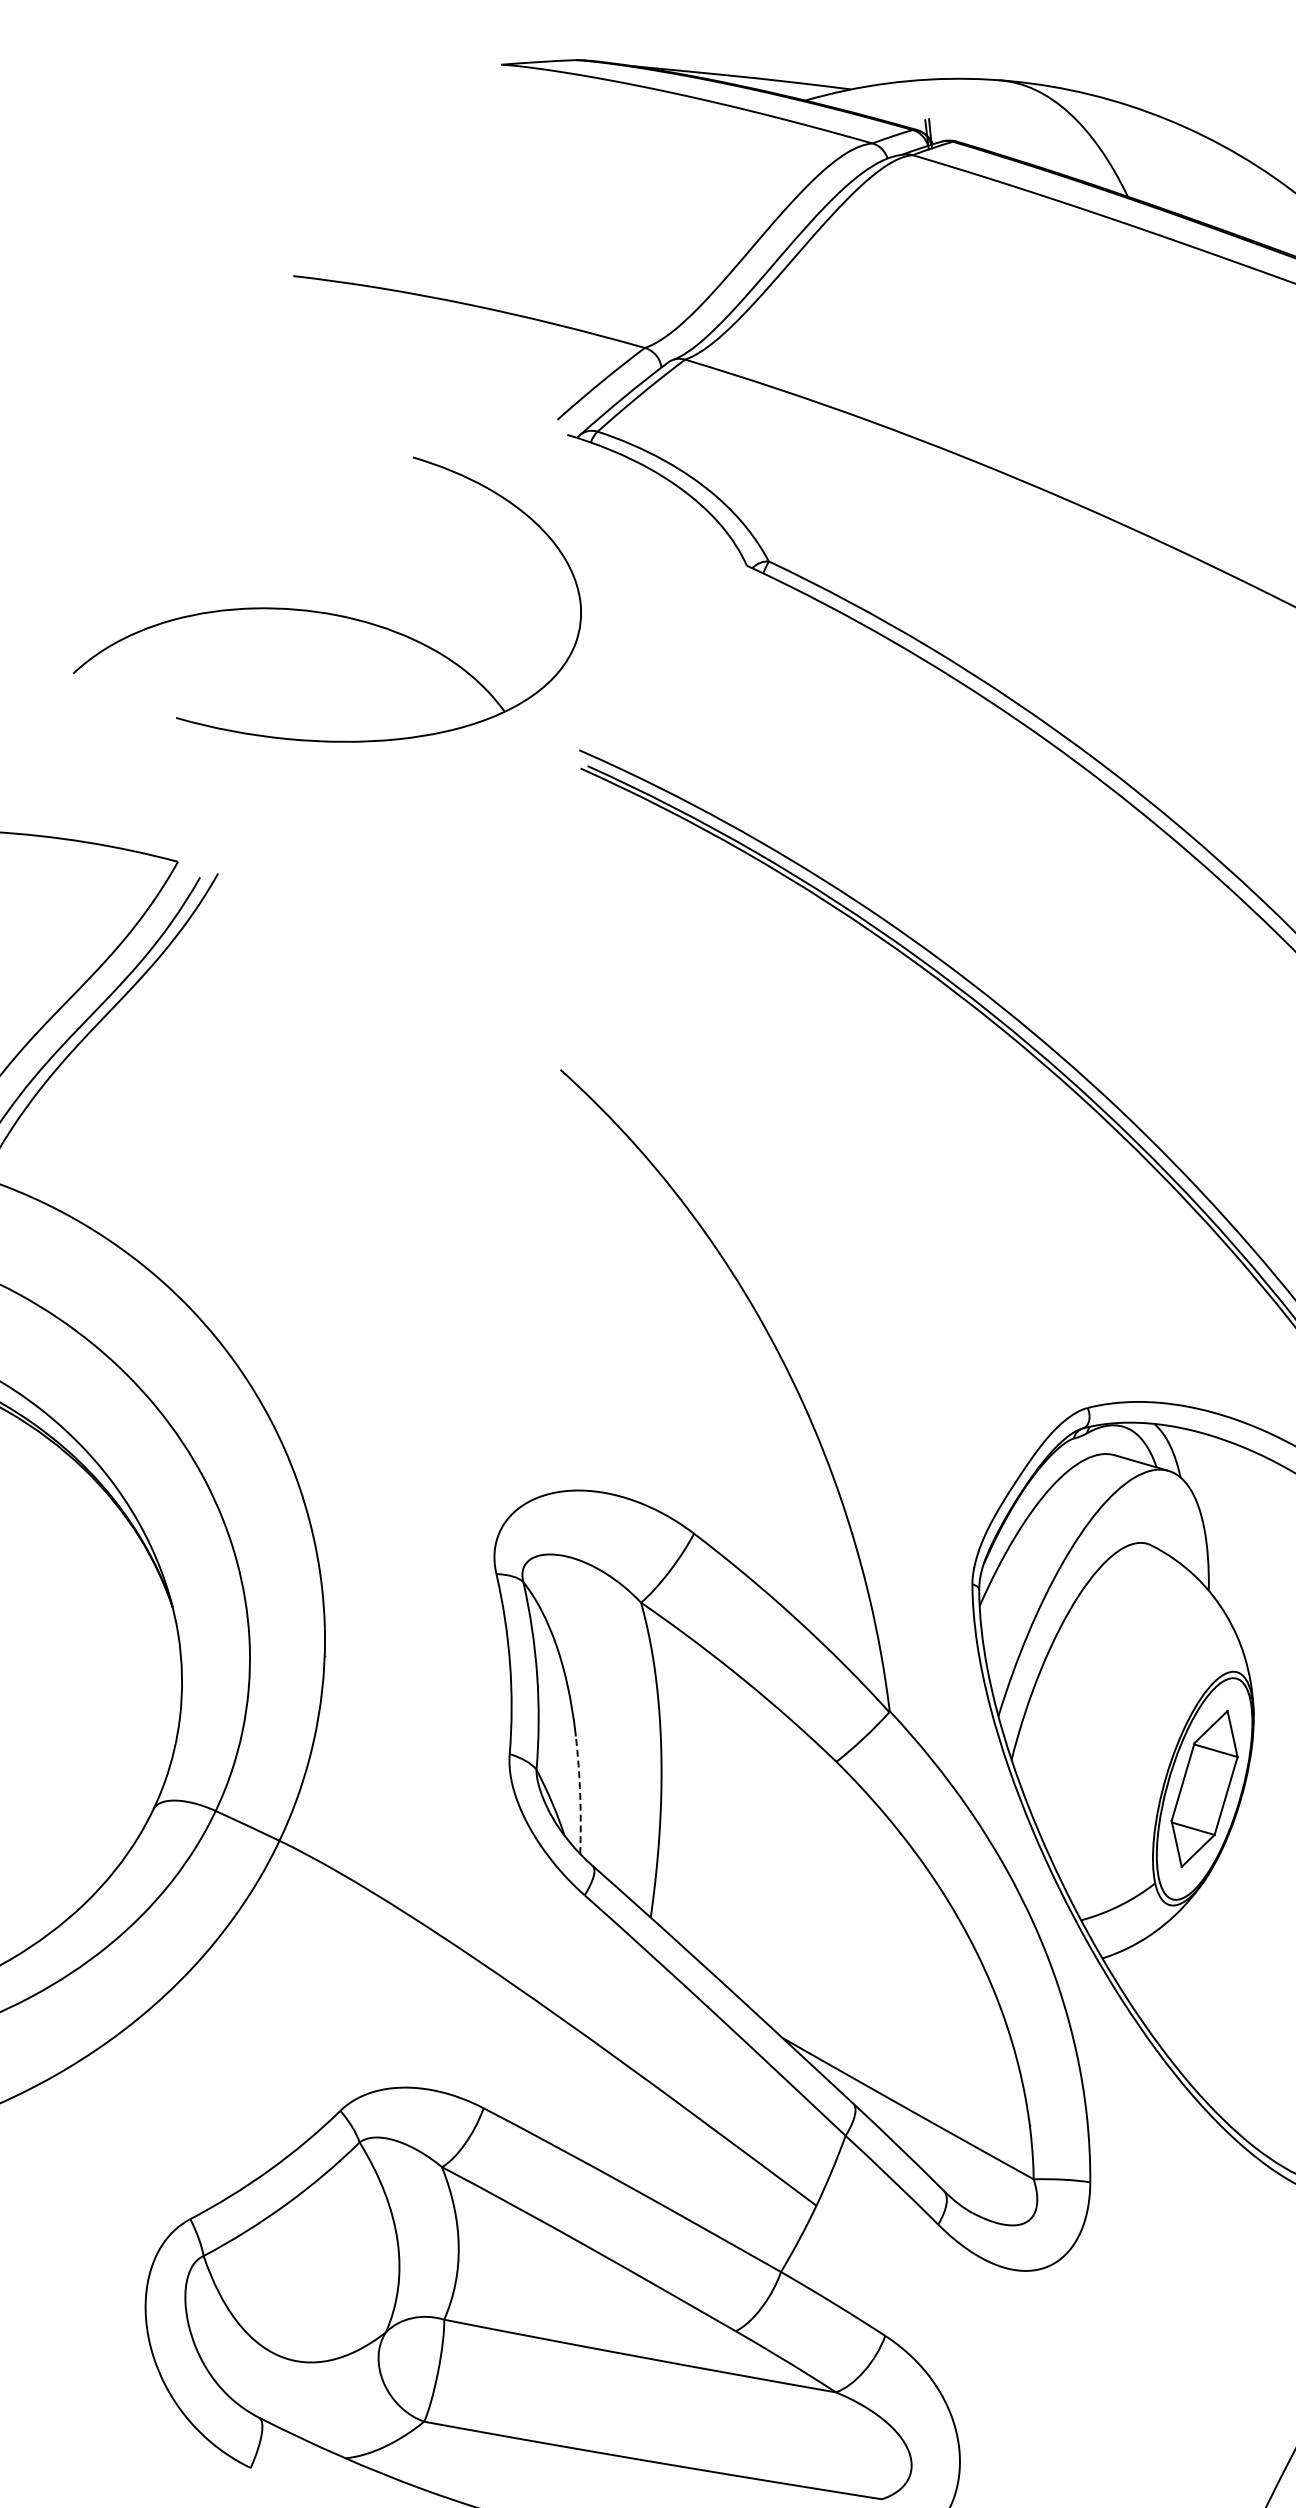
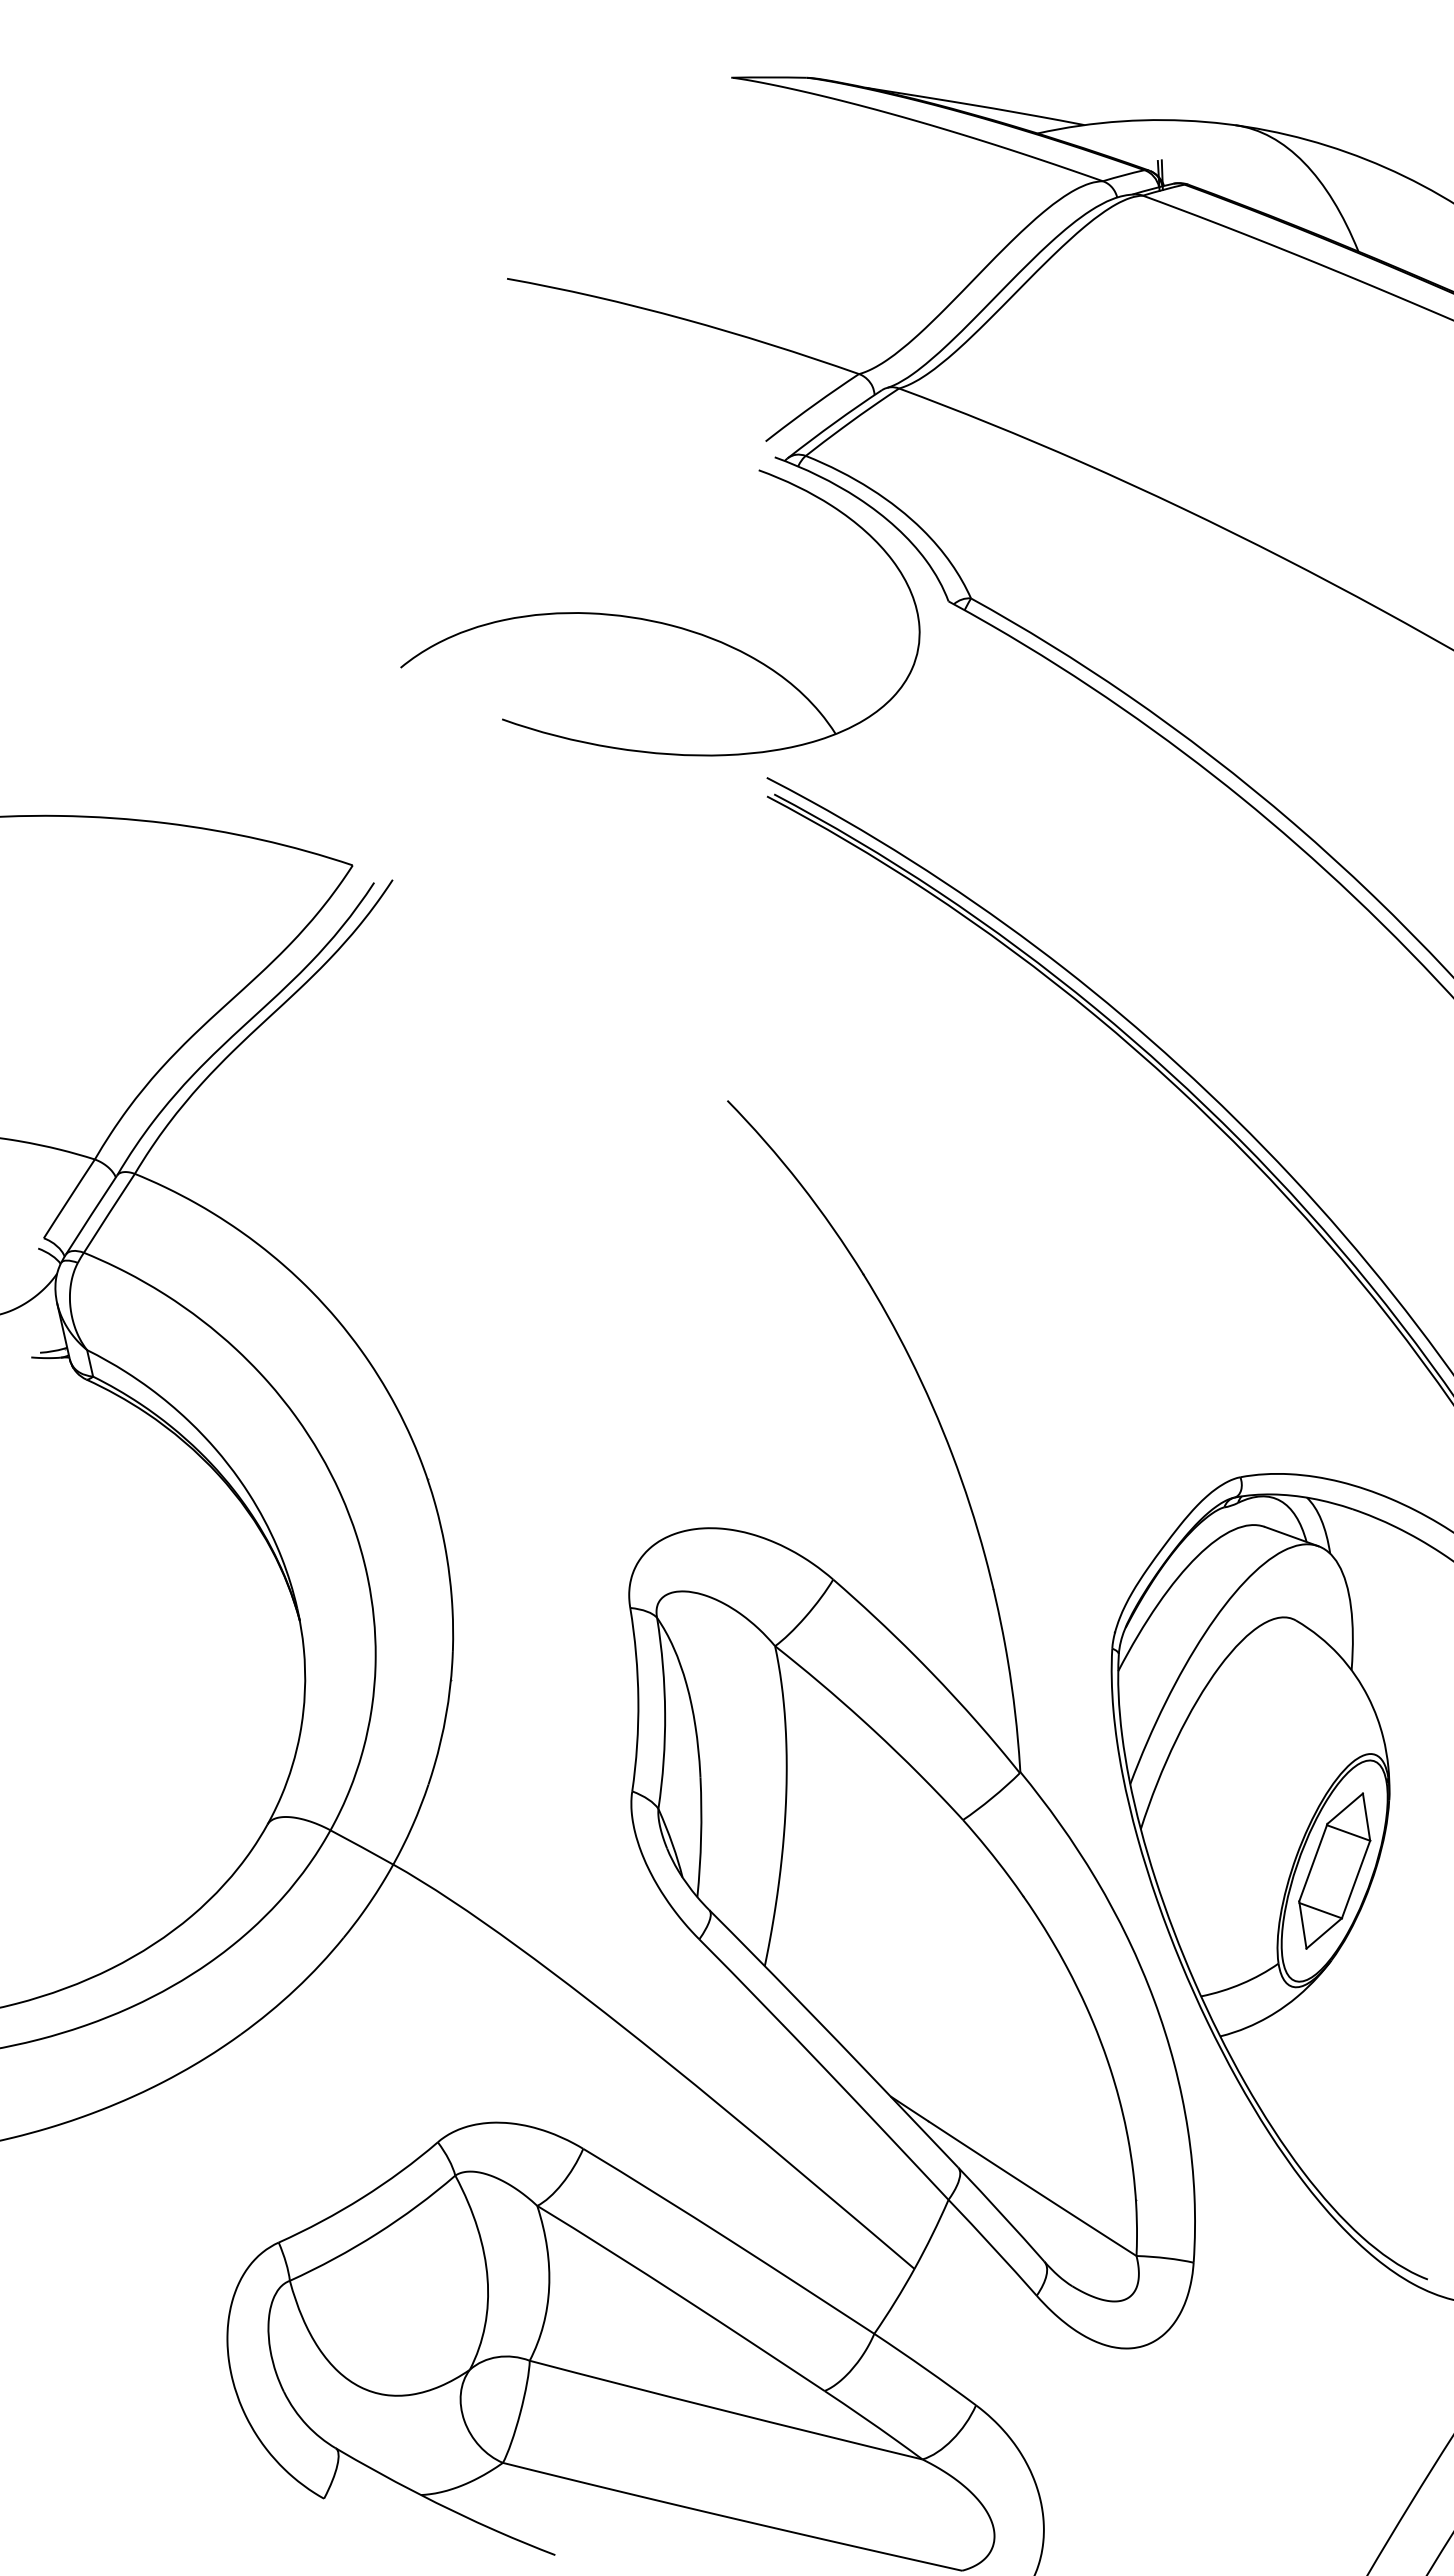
part: (325, 612) -> (660, 621), moved
arc: (580, 1795) -> (701, 1837), dashed -> solid

